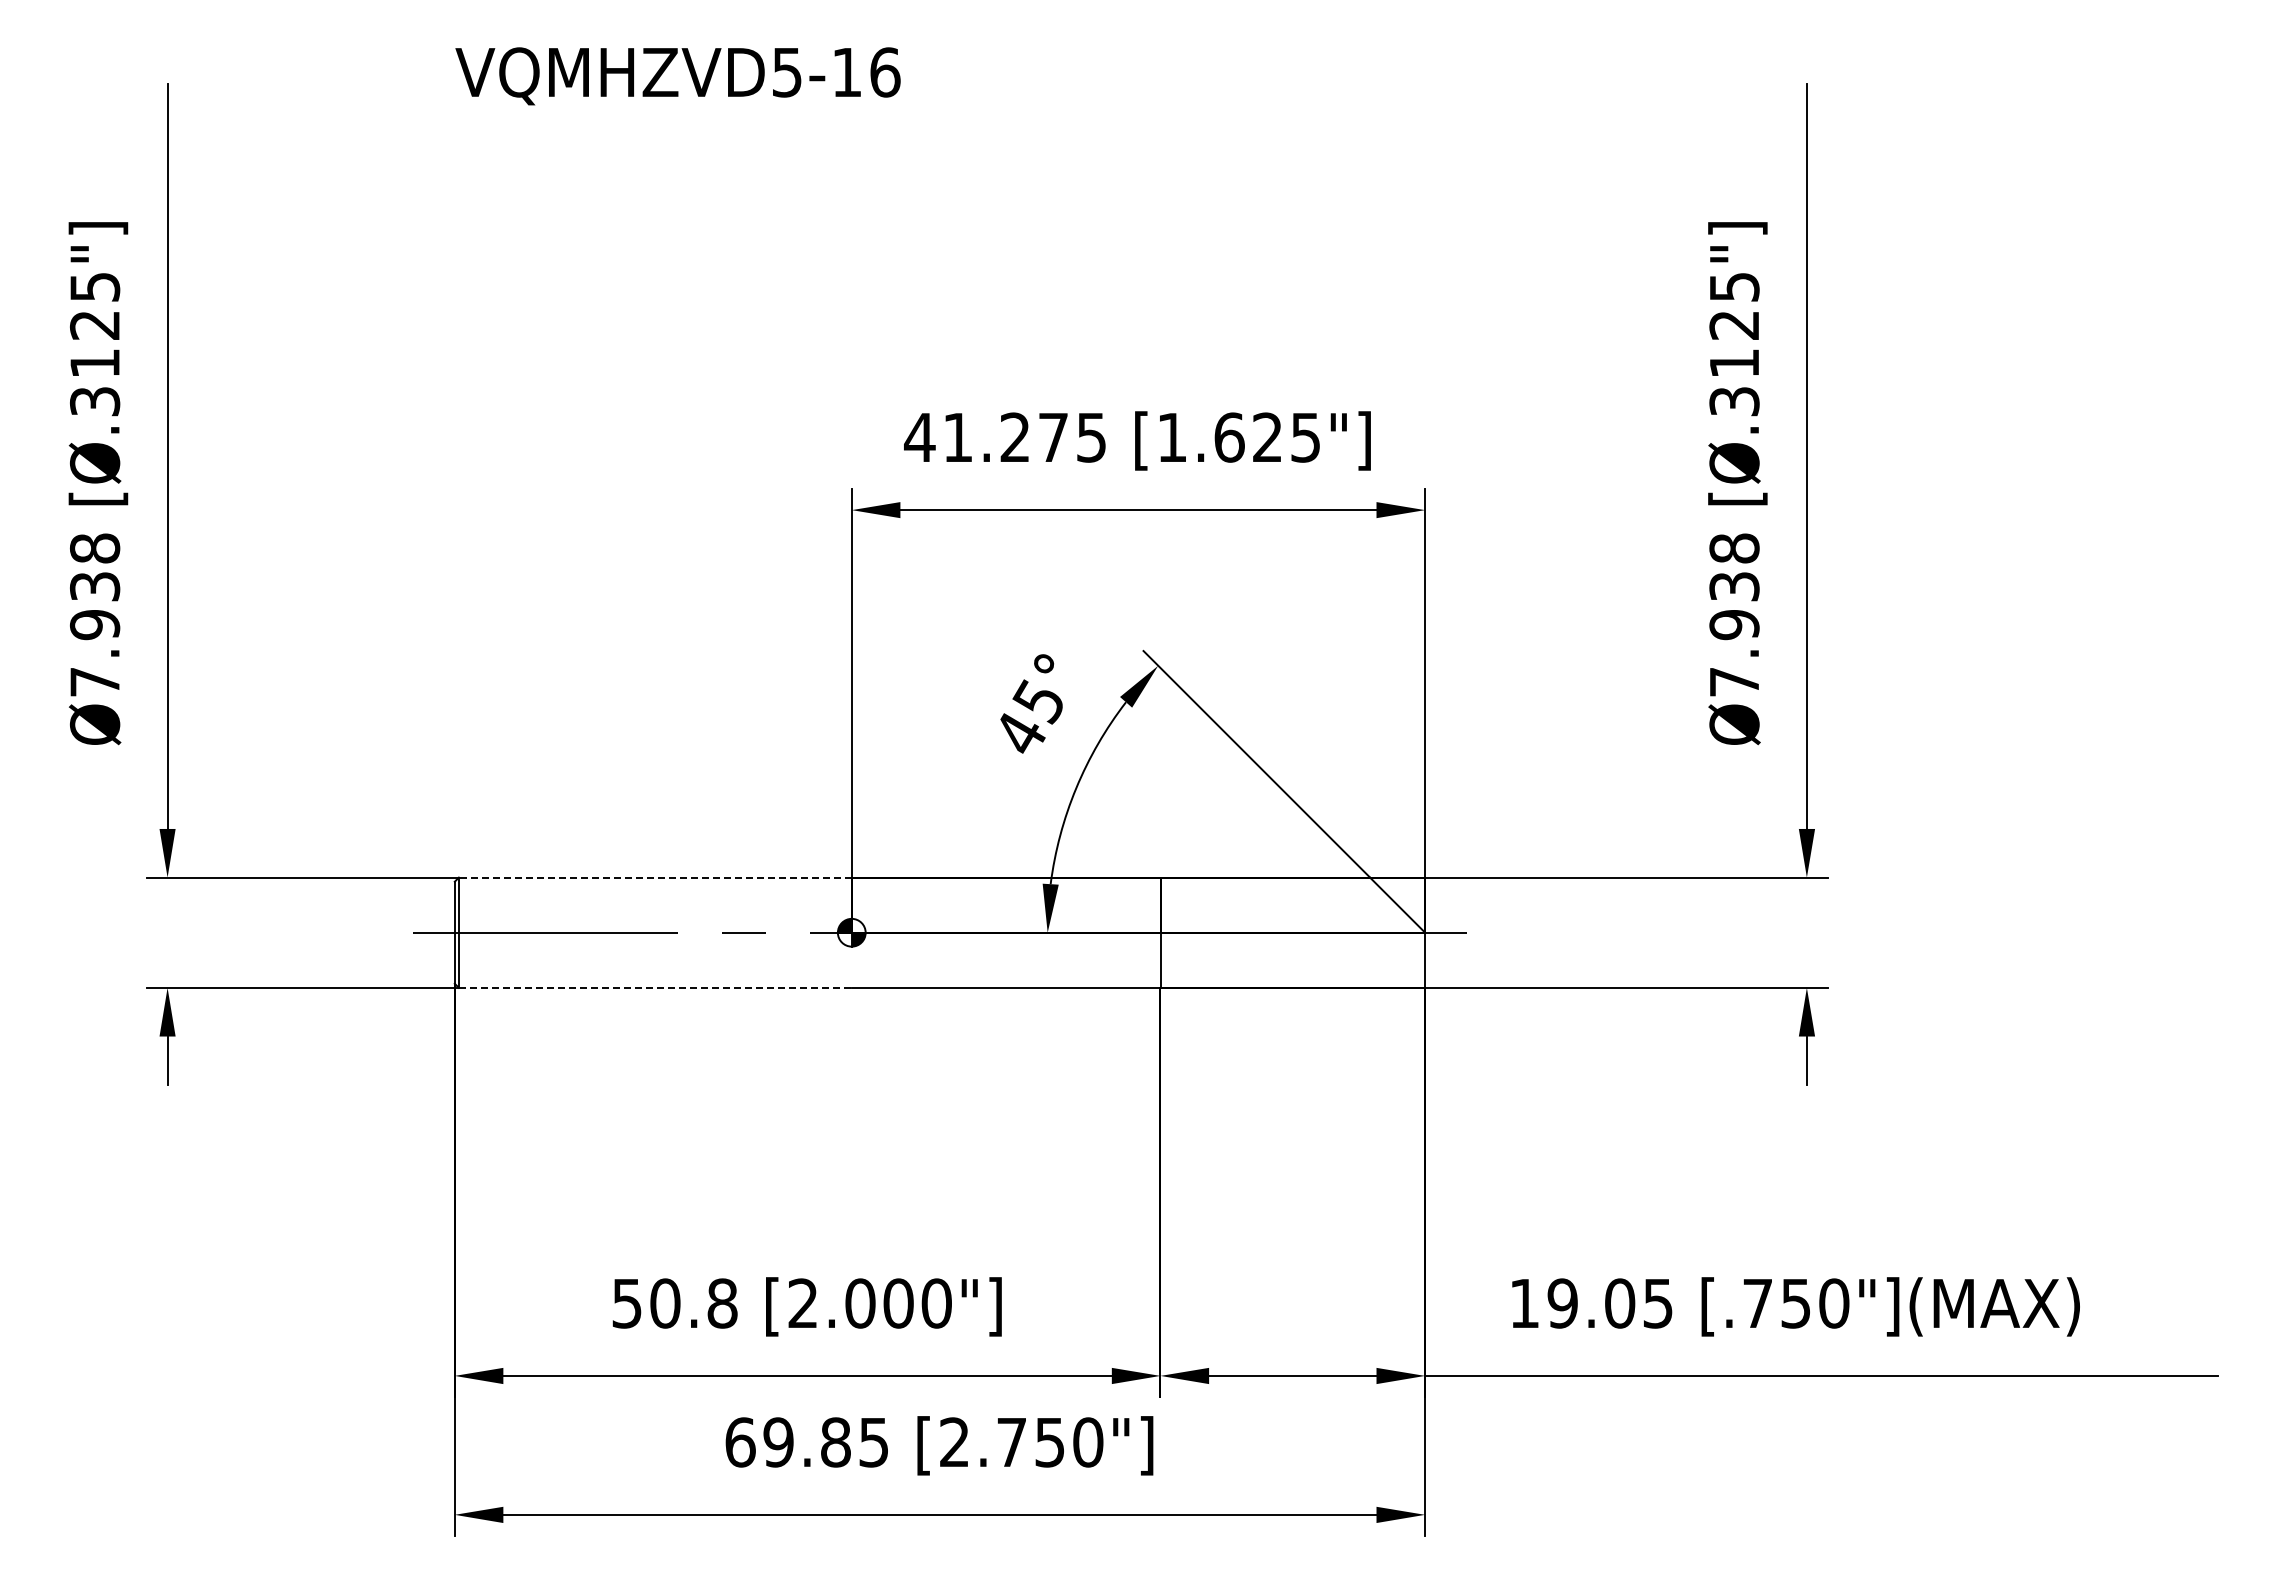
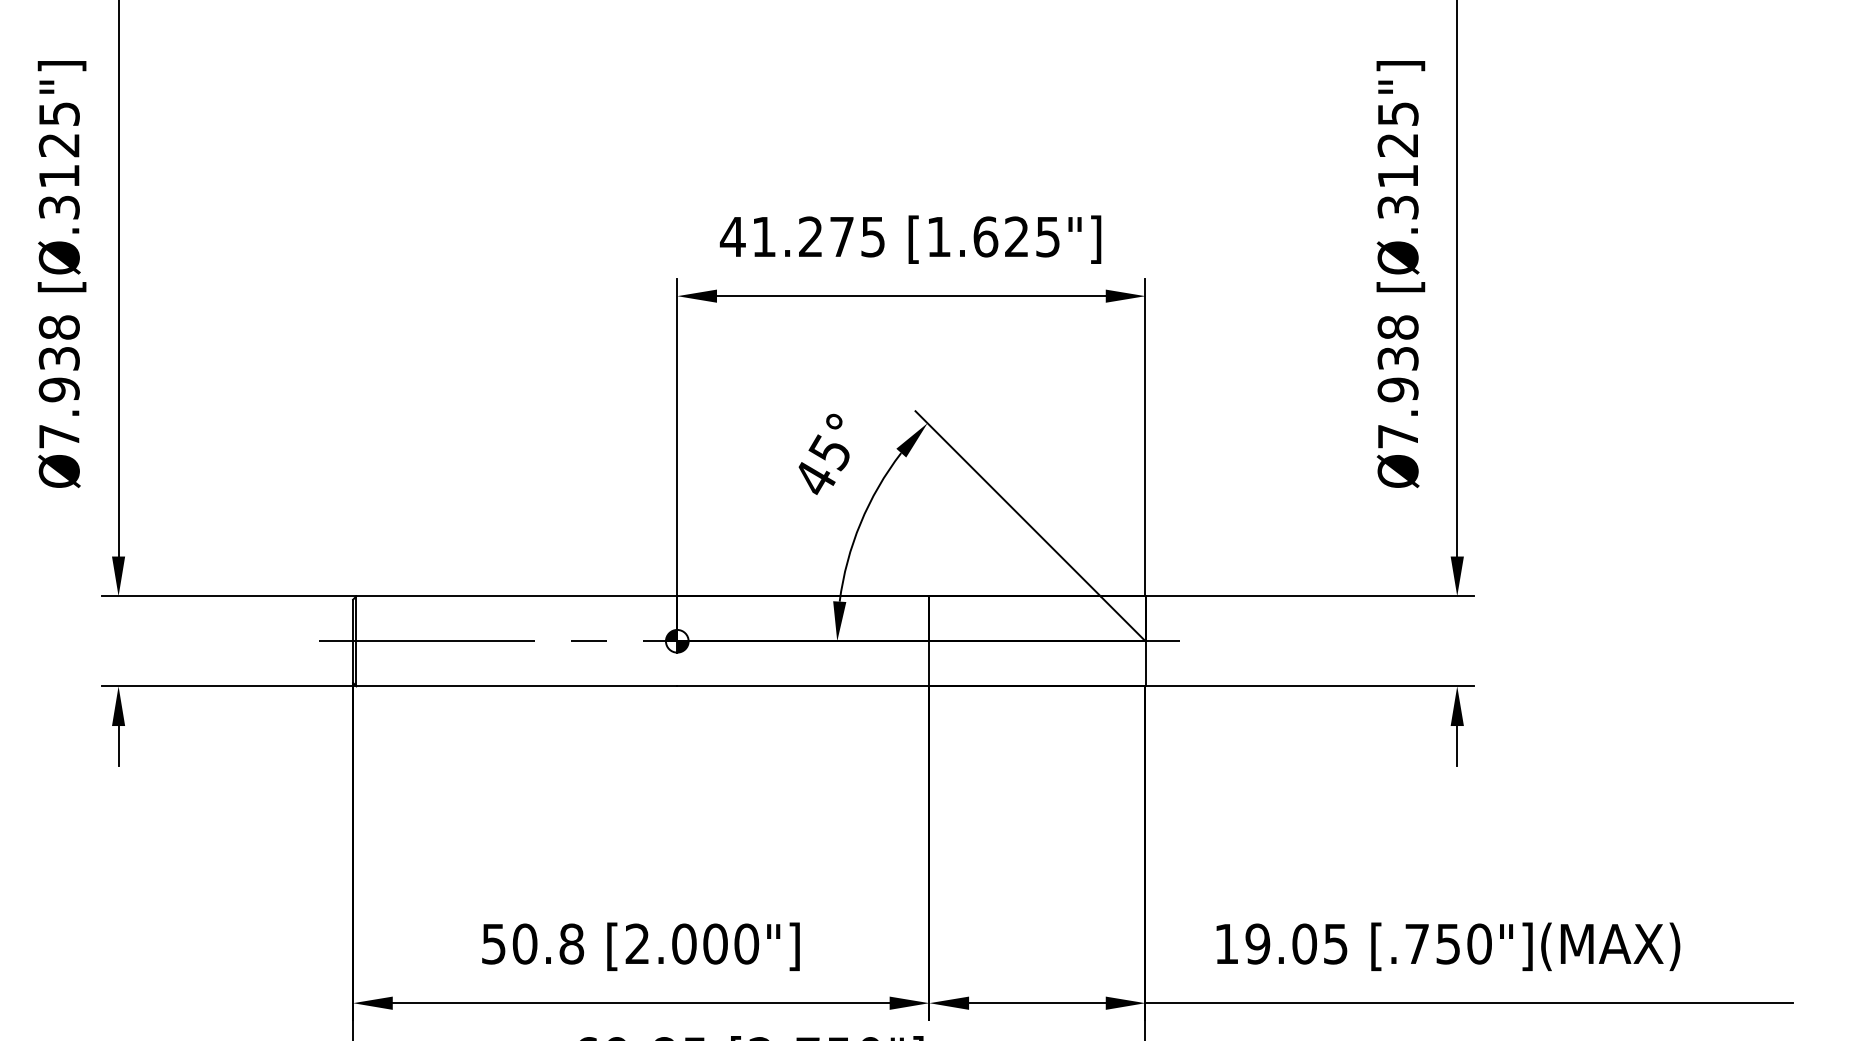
line: (654, 877) -> (516, 596), dashed -> solid
line: (655, 987) -> (517, 686), dashed -> solid

